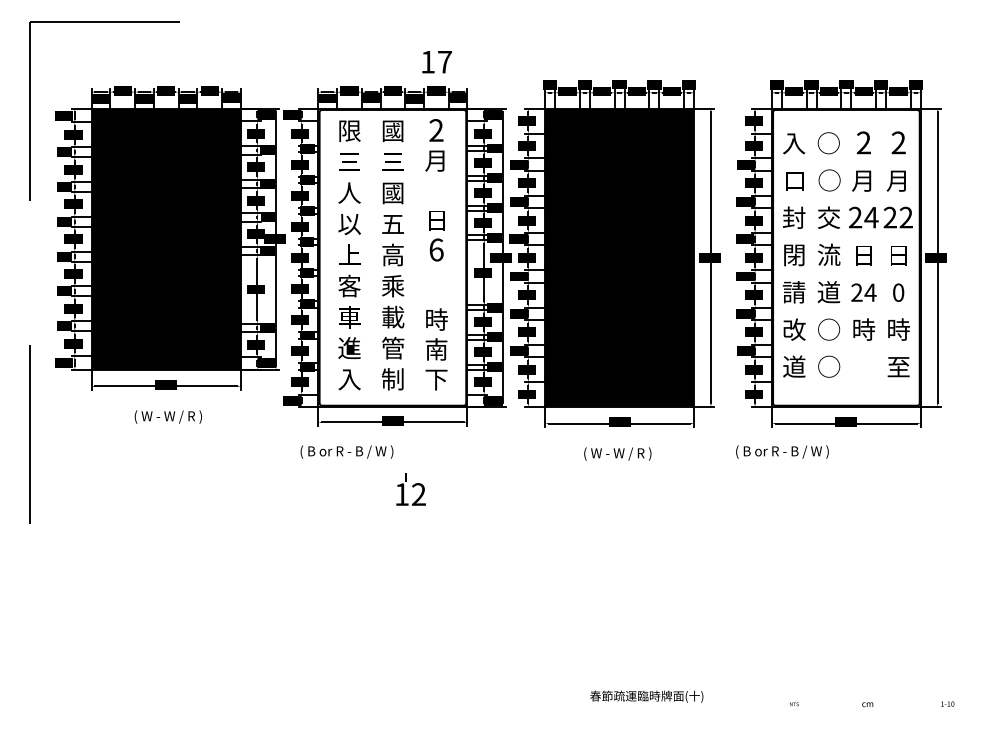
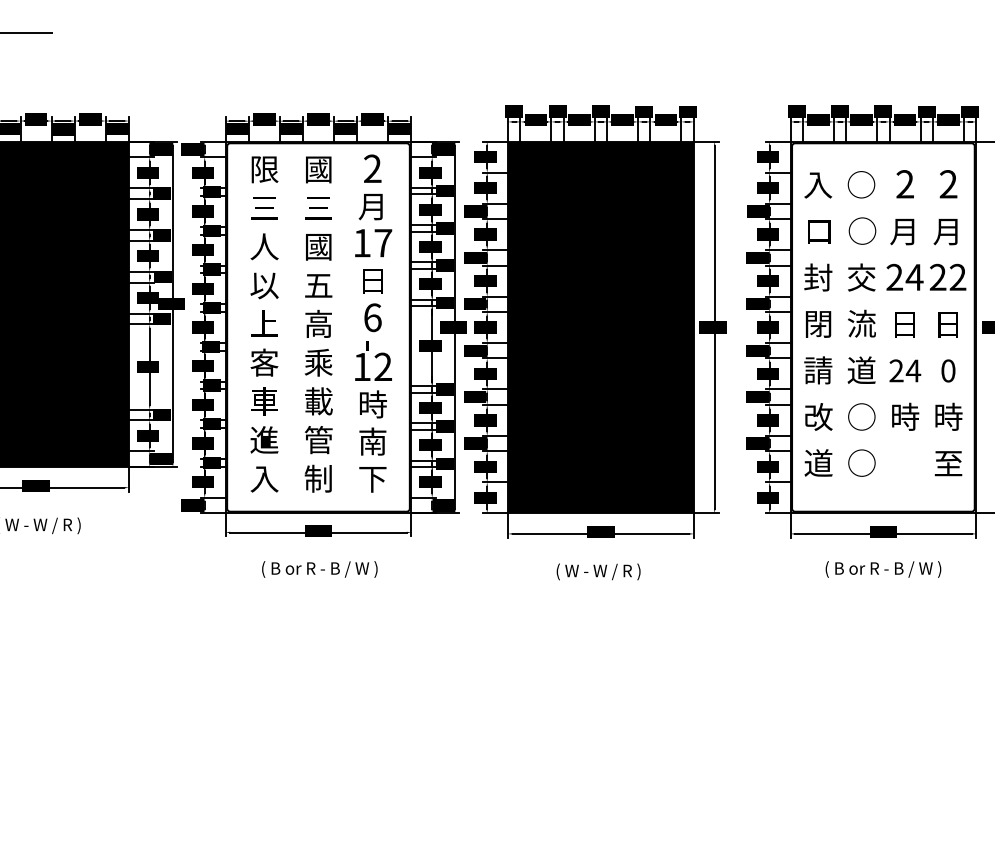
text: (436, 62) -> (372, 243), moved
text: (346, 451) -> (319, 568), moved
text: (782, 451) -> (883, 568), moved
text: (410, 489) -> (372, 360), moved

